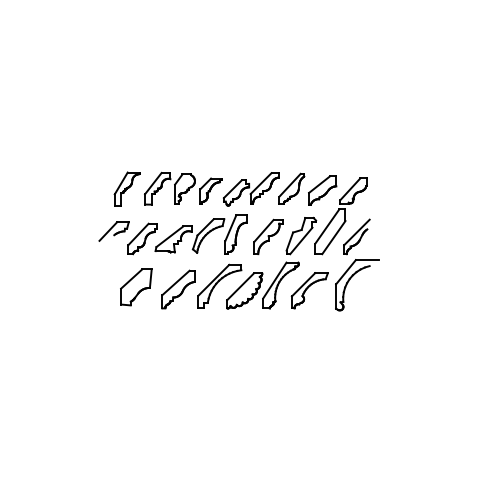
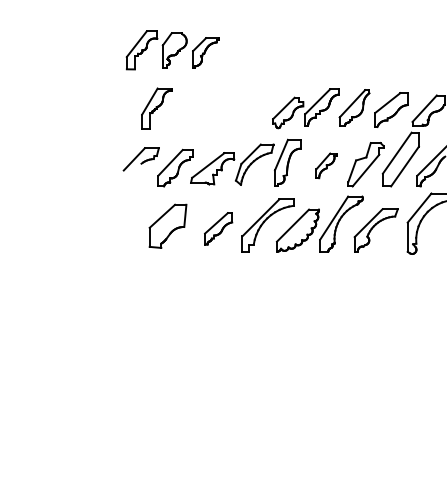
part: (183, 188) -> (172, 50), moved
part: (268, 236) -> (326, 165), size x0.6
part: (178, 289) -> (218, 228), size x0.7

